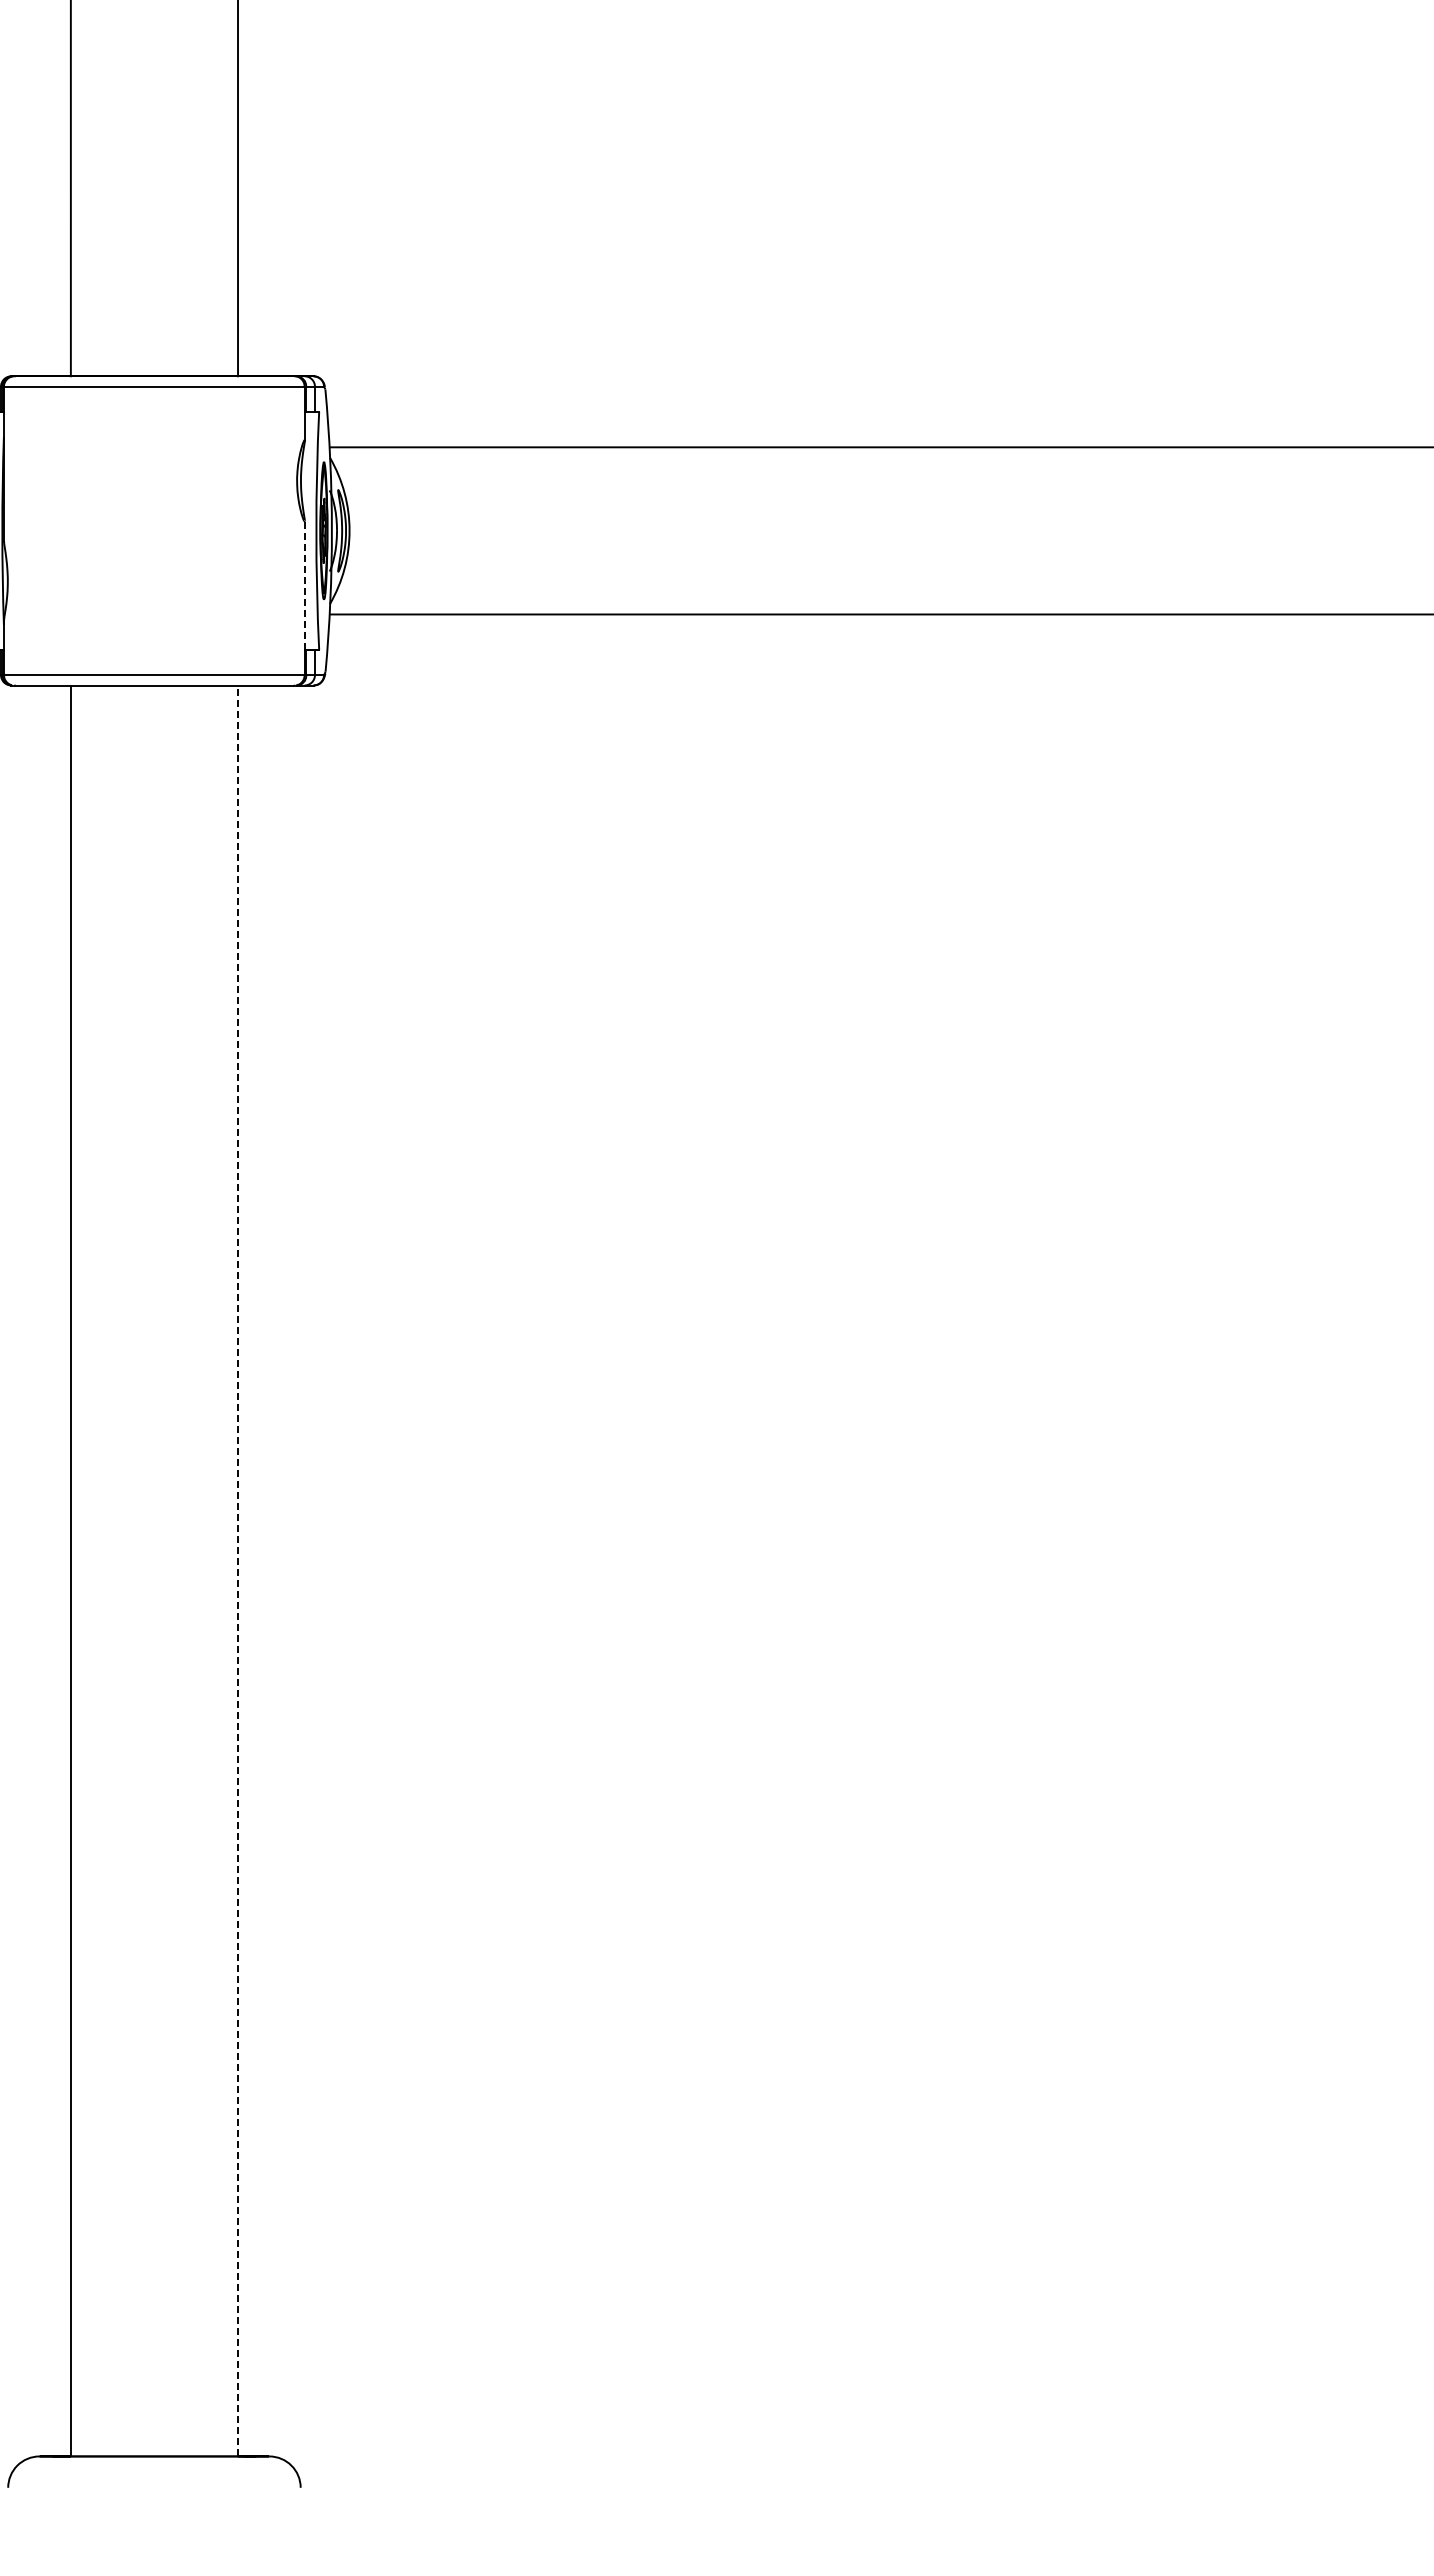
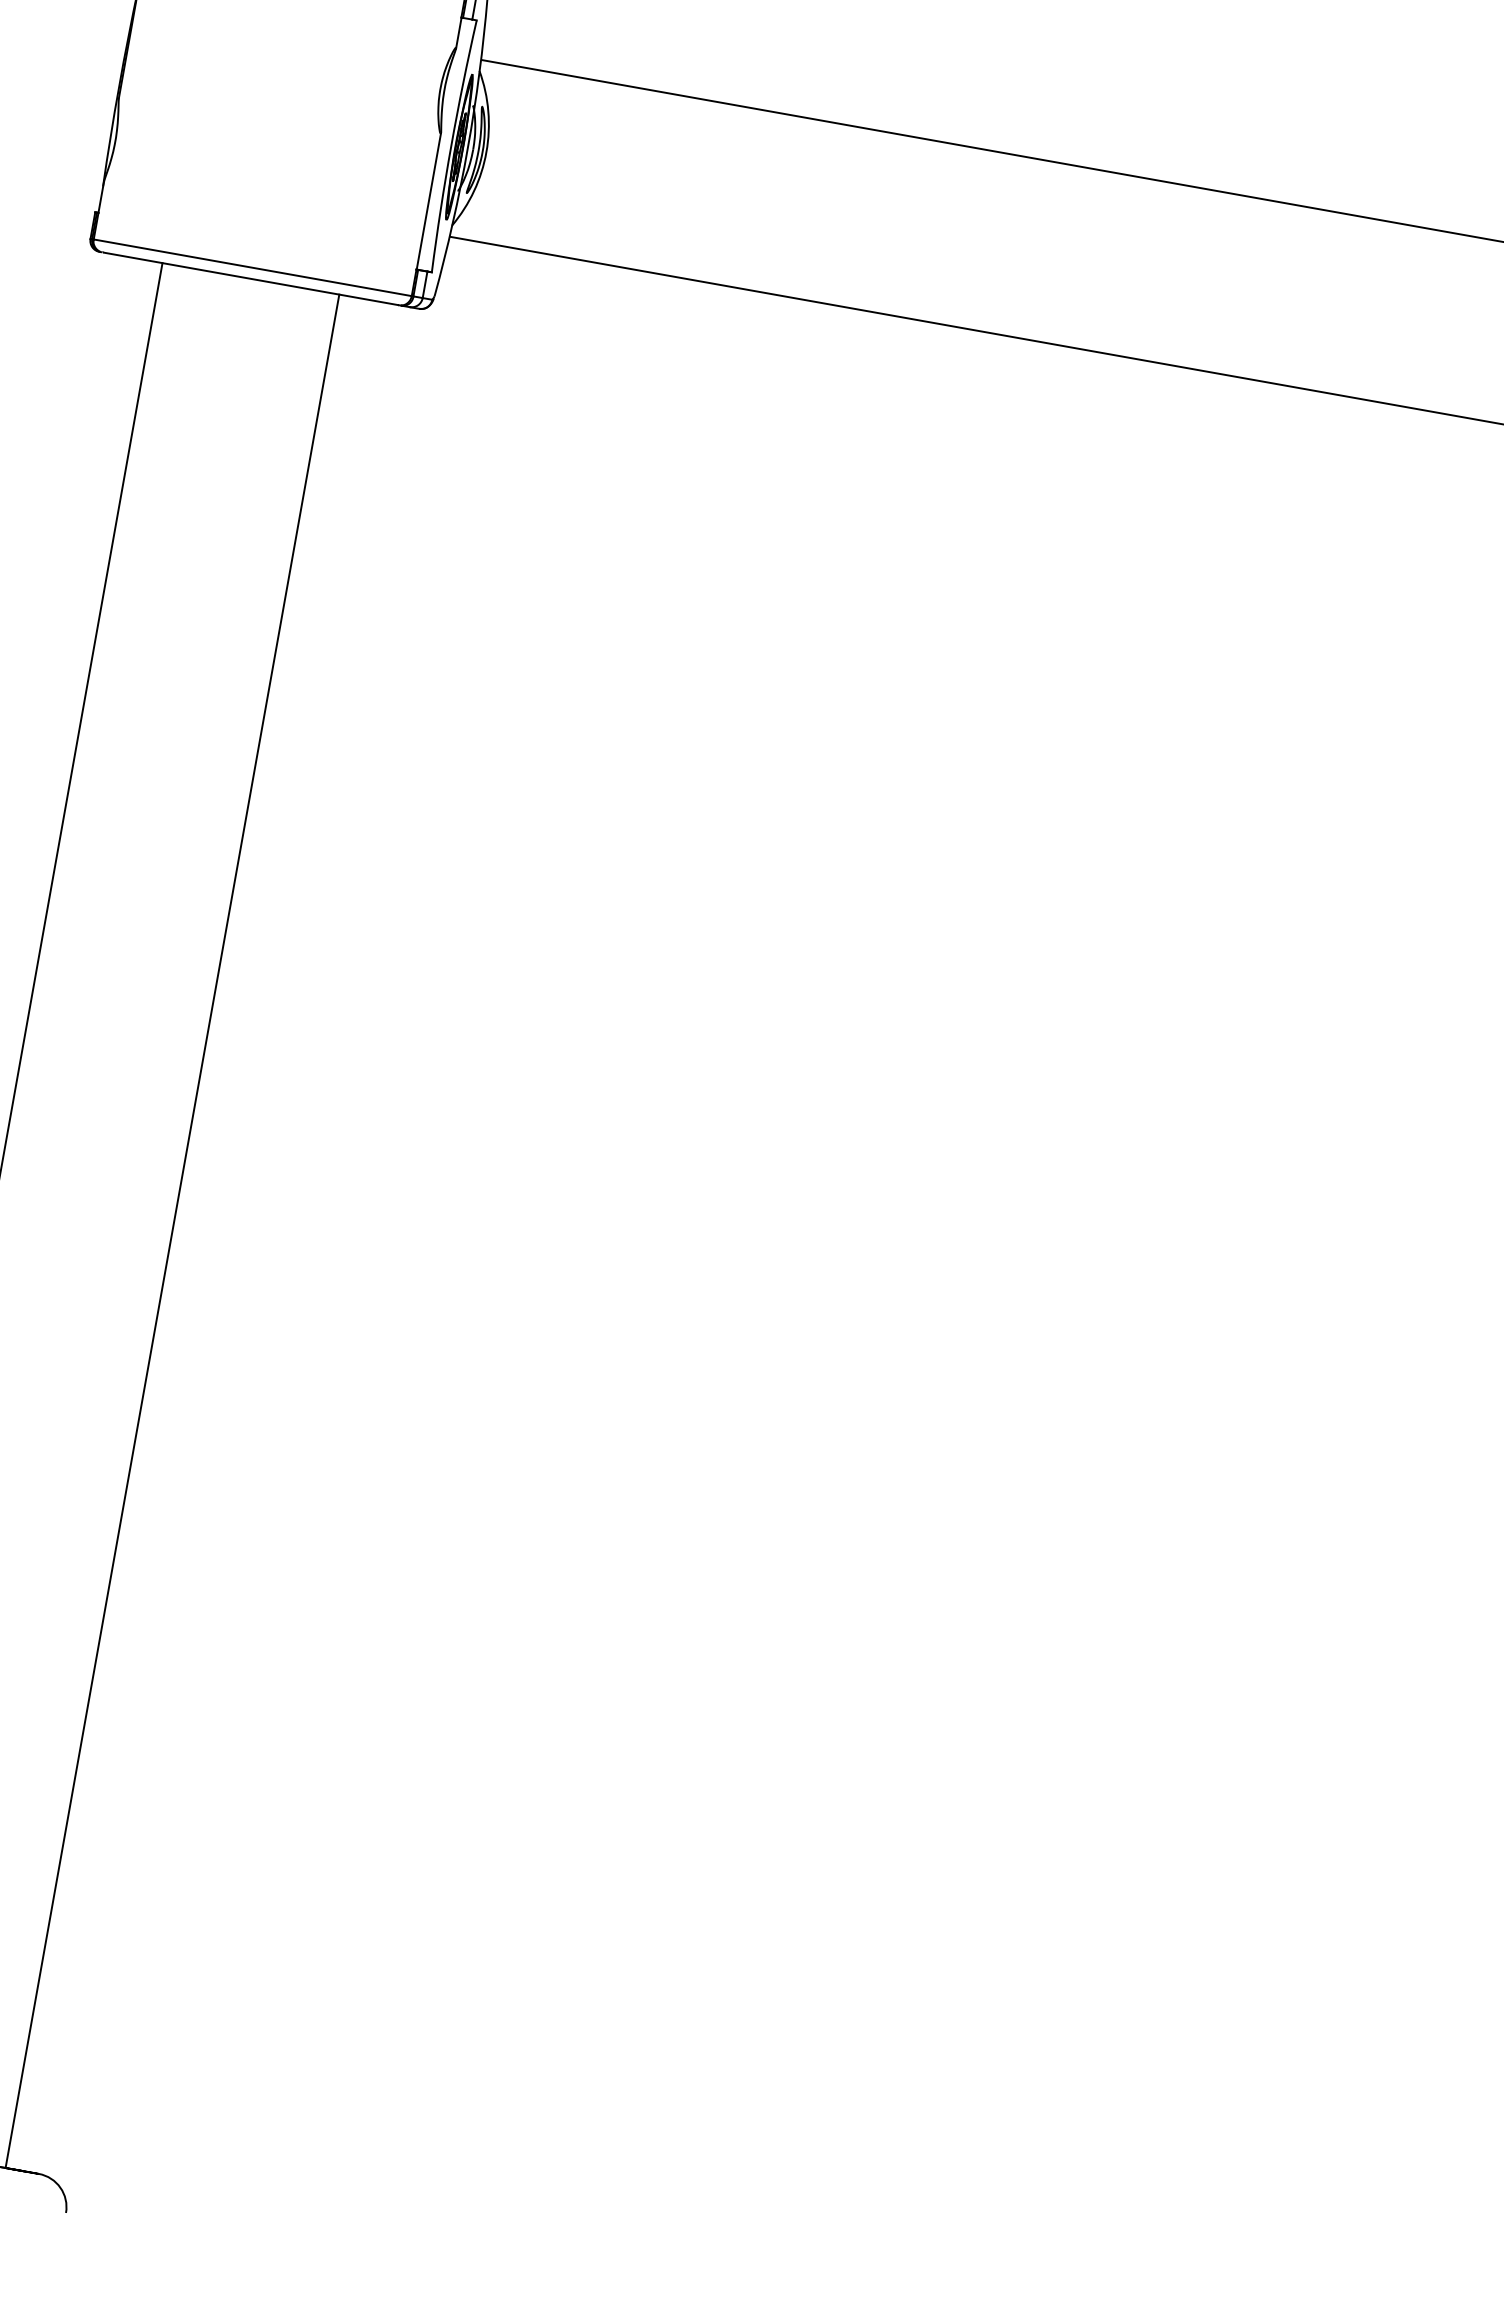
line: (304, 585) -> (428, 201), dashed -> solid
line: (238, 1570) -> (173, 1230), dashed -> solid

